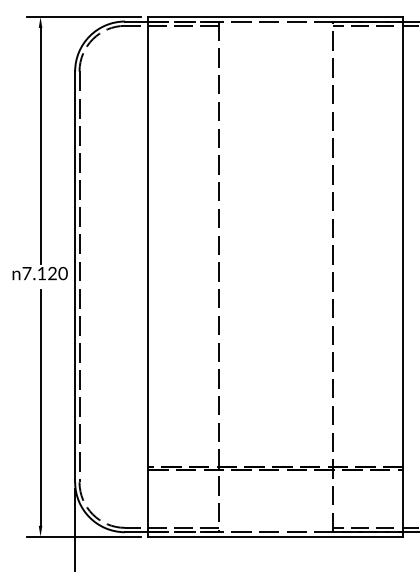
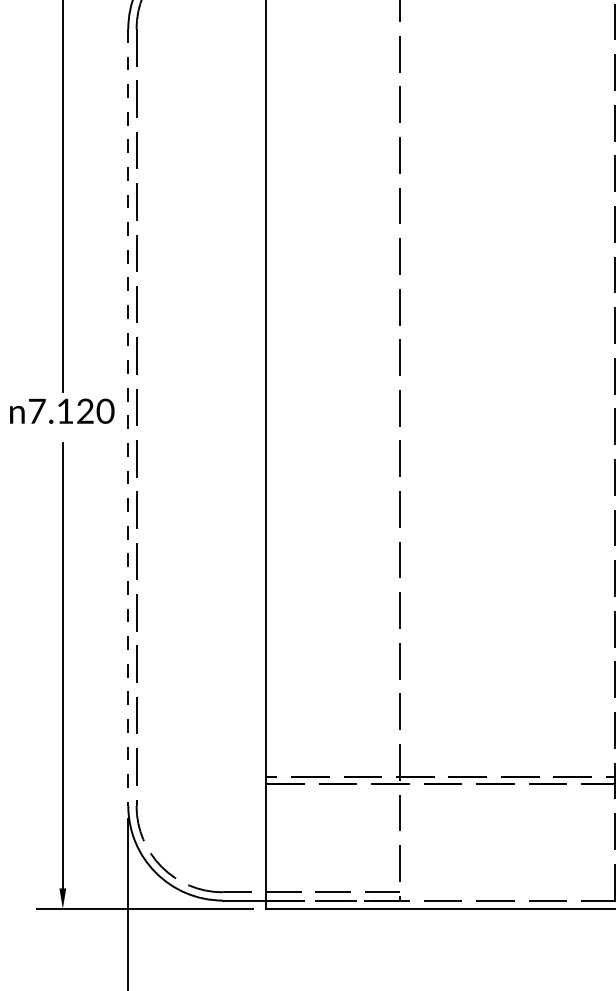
line: (75, 277) -> (128, 418), solid -> dashed

